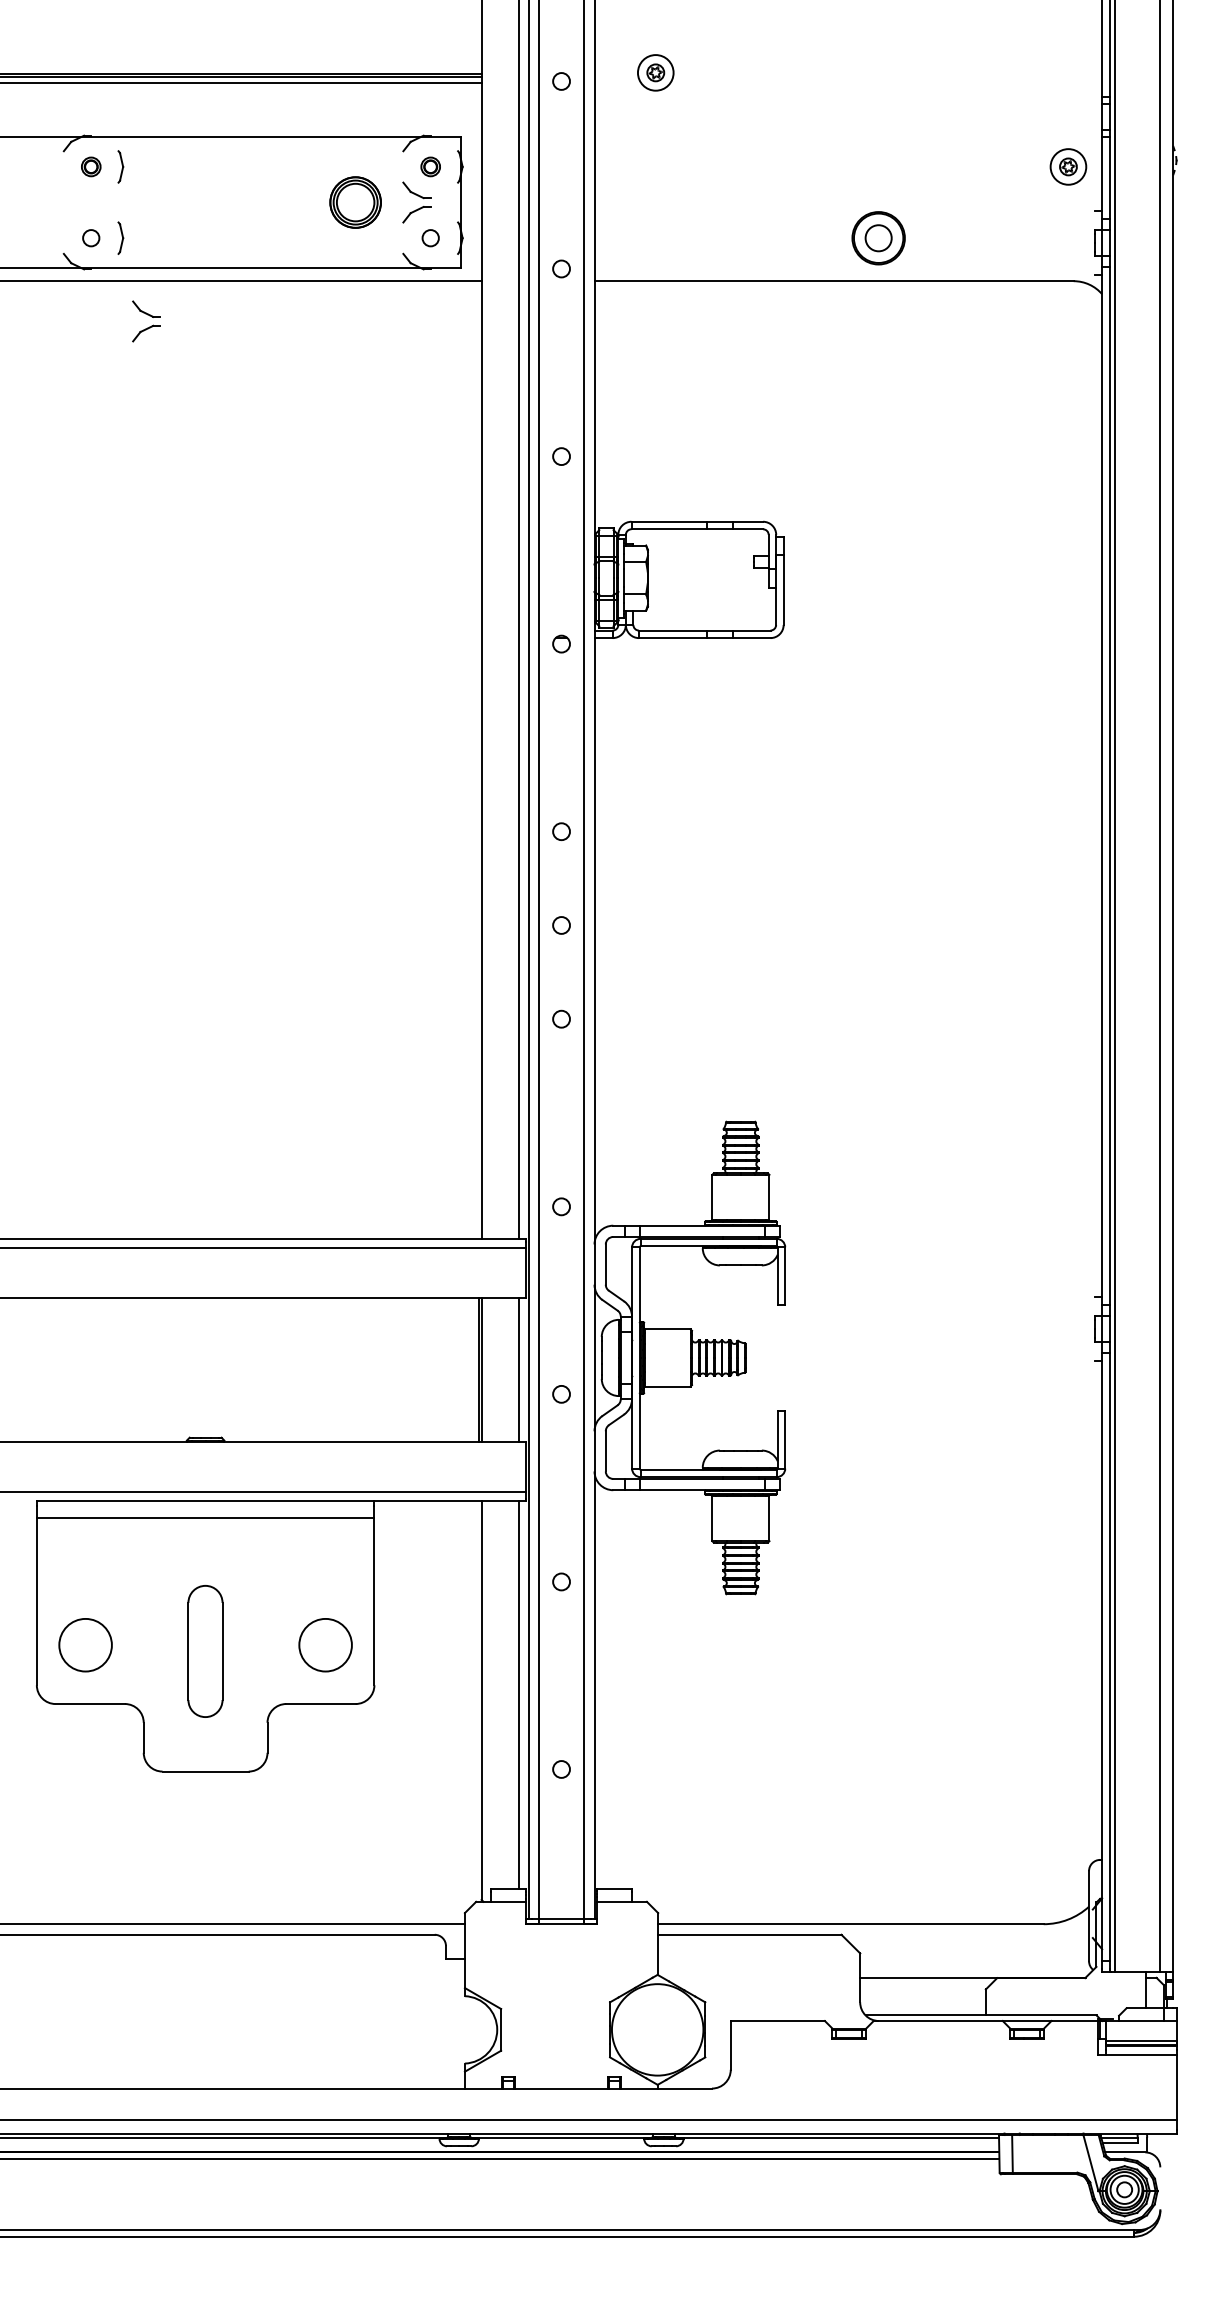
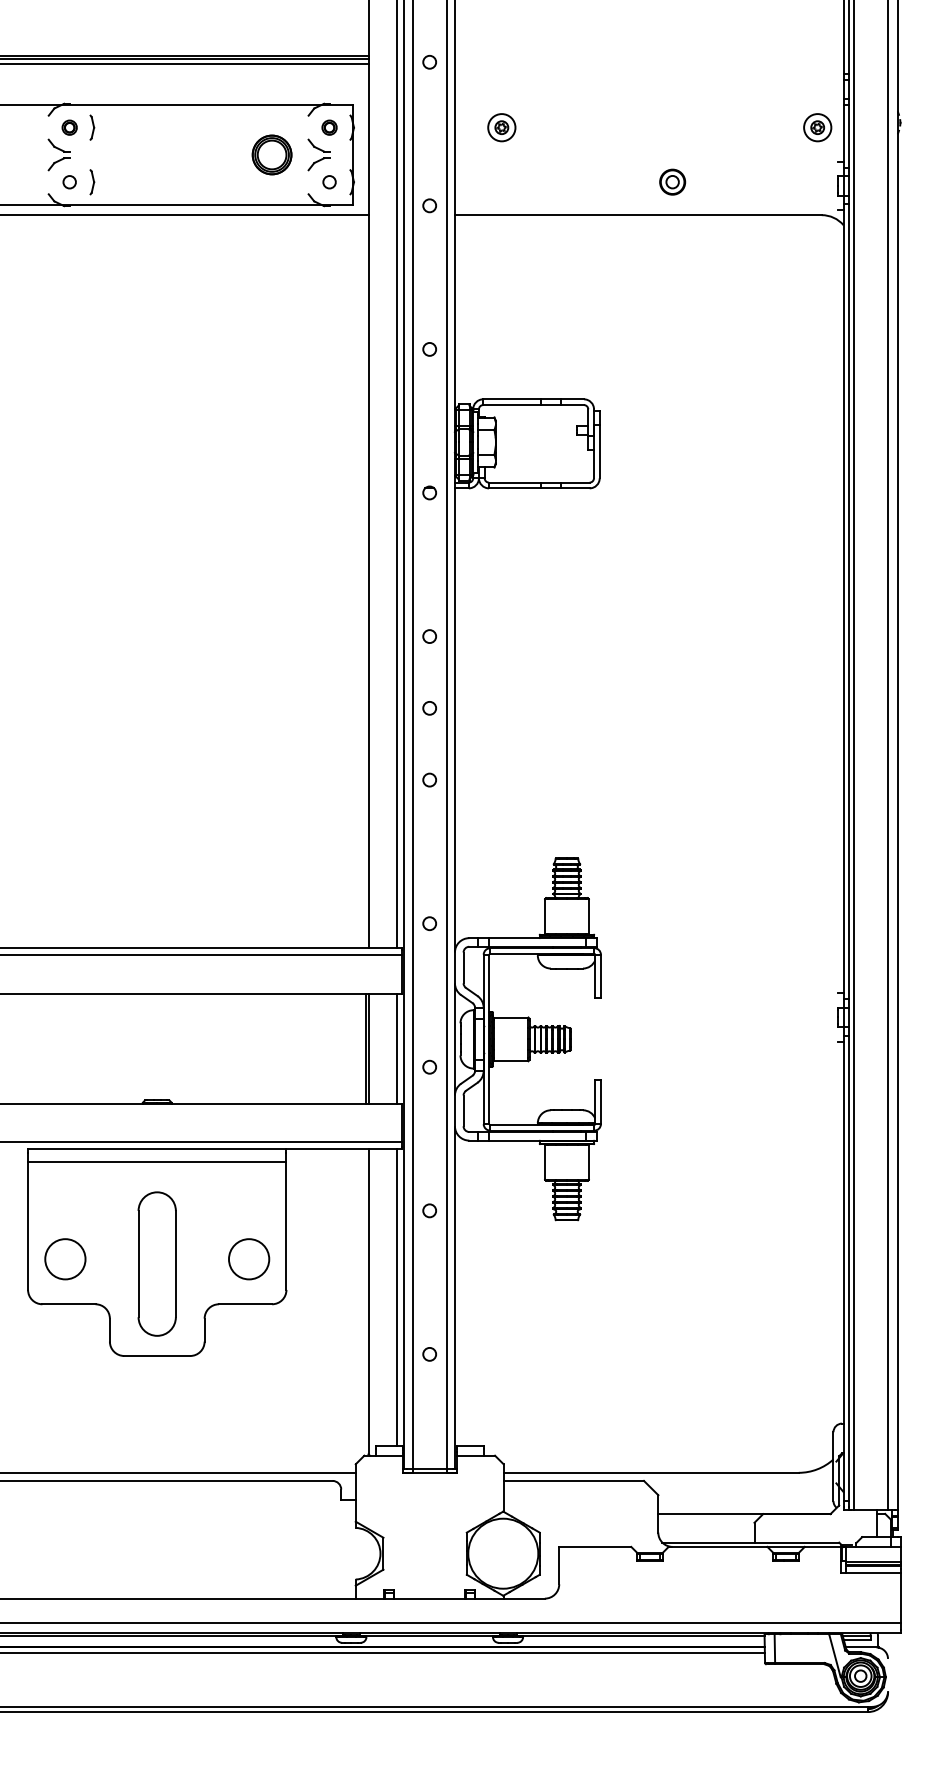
part: (655, 72) -> (501, 127), moved
part: (878, 237) -> (672, 181), size x0.62
part: (145, 320) -> (58, 154), moved
part: (204, 1650) -> (156, 1263), size x1.43

